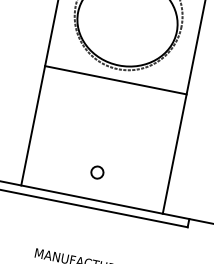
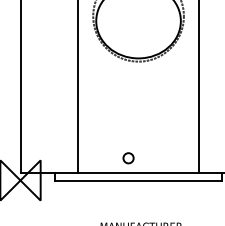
line: (115, 80) -> (138, 71), removed
circle: (97, 172) -> (128, 158), moved

